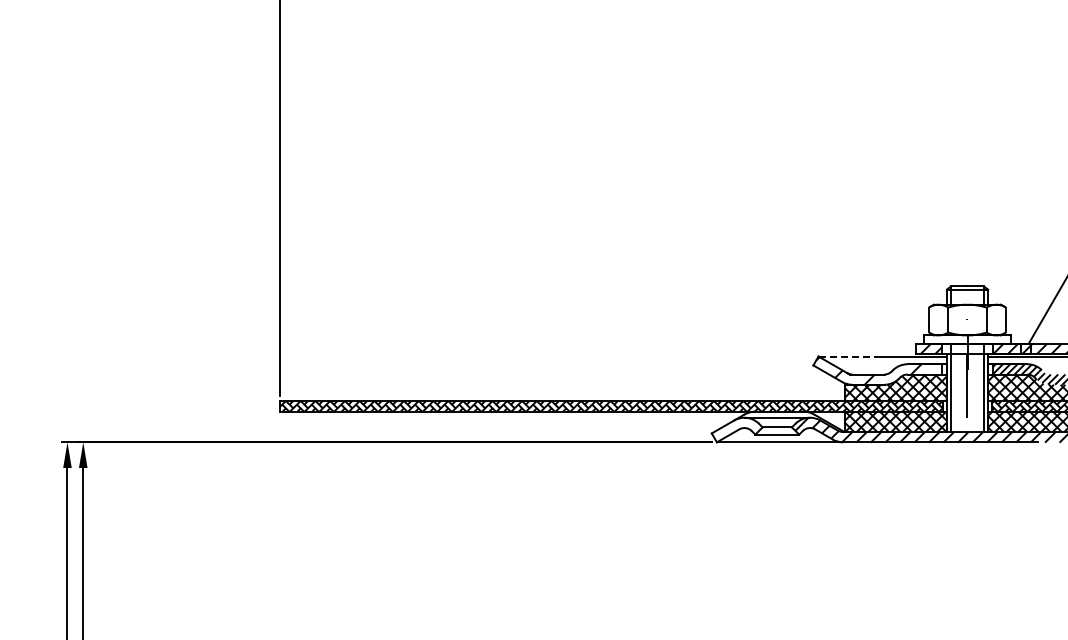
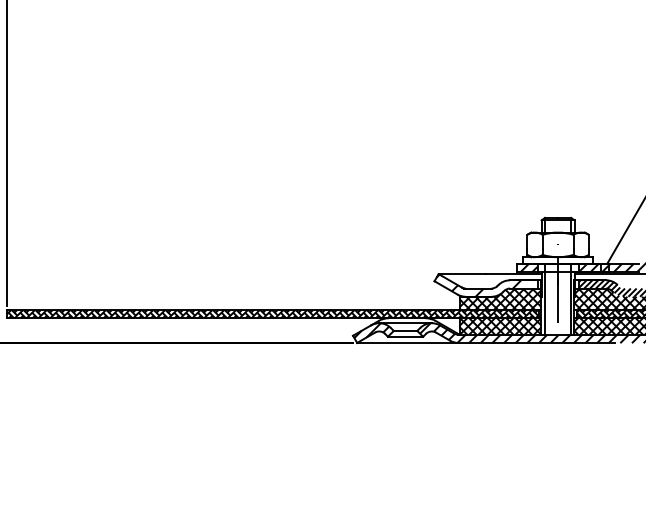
line: (848, 356) -> (462, 274), dashed -> solid
hatch: (734, 426) -> (371, 330), added

